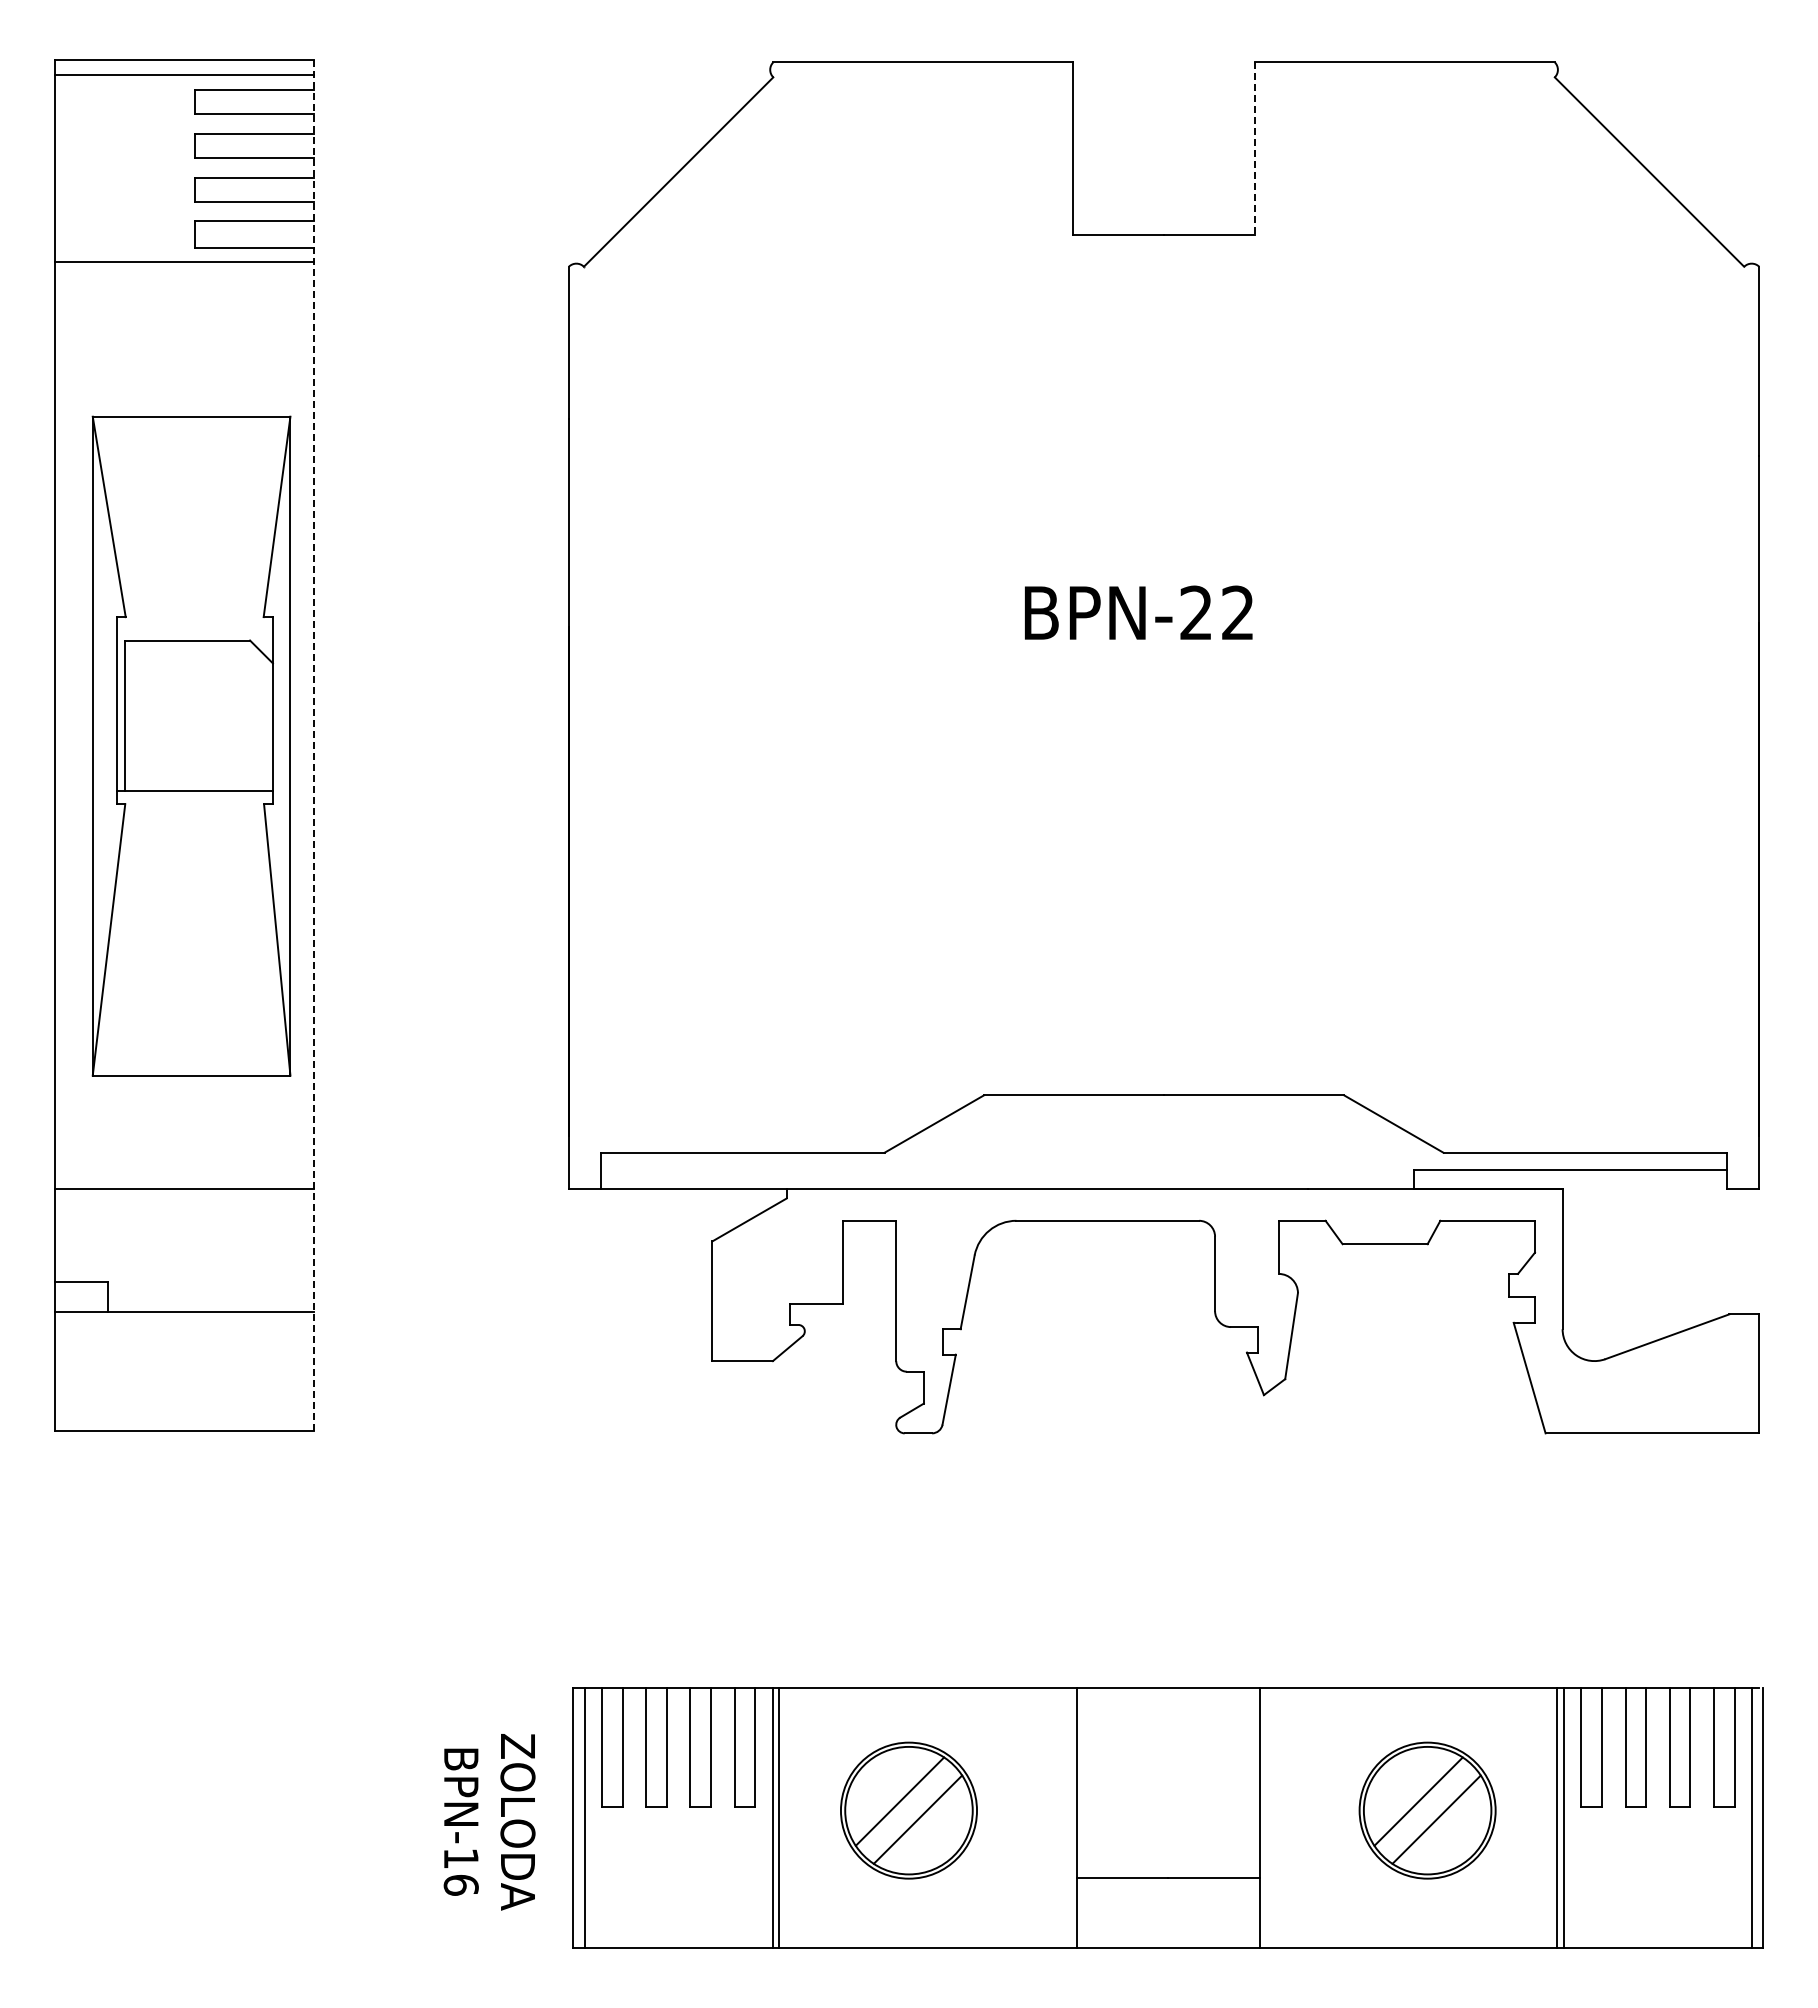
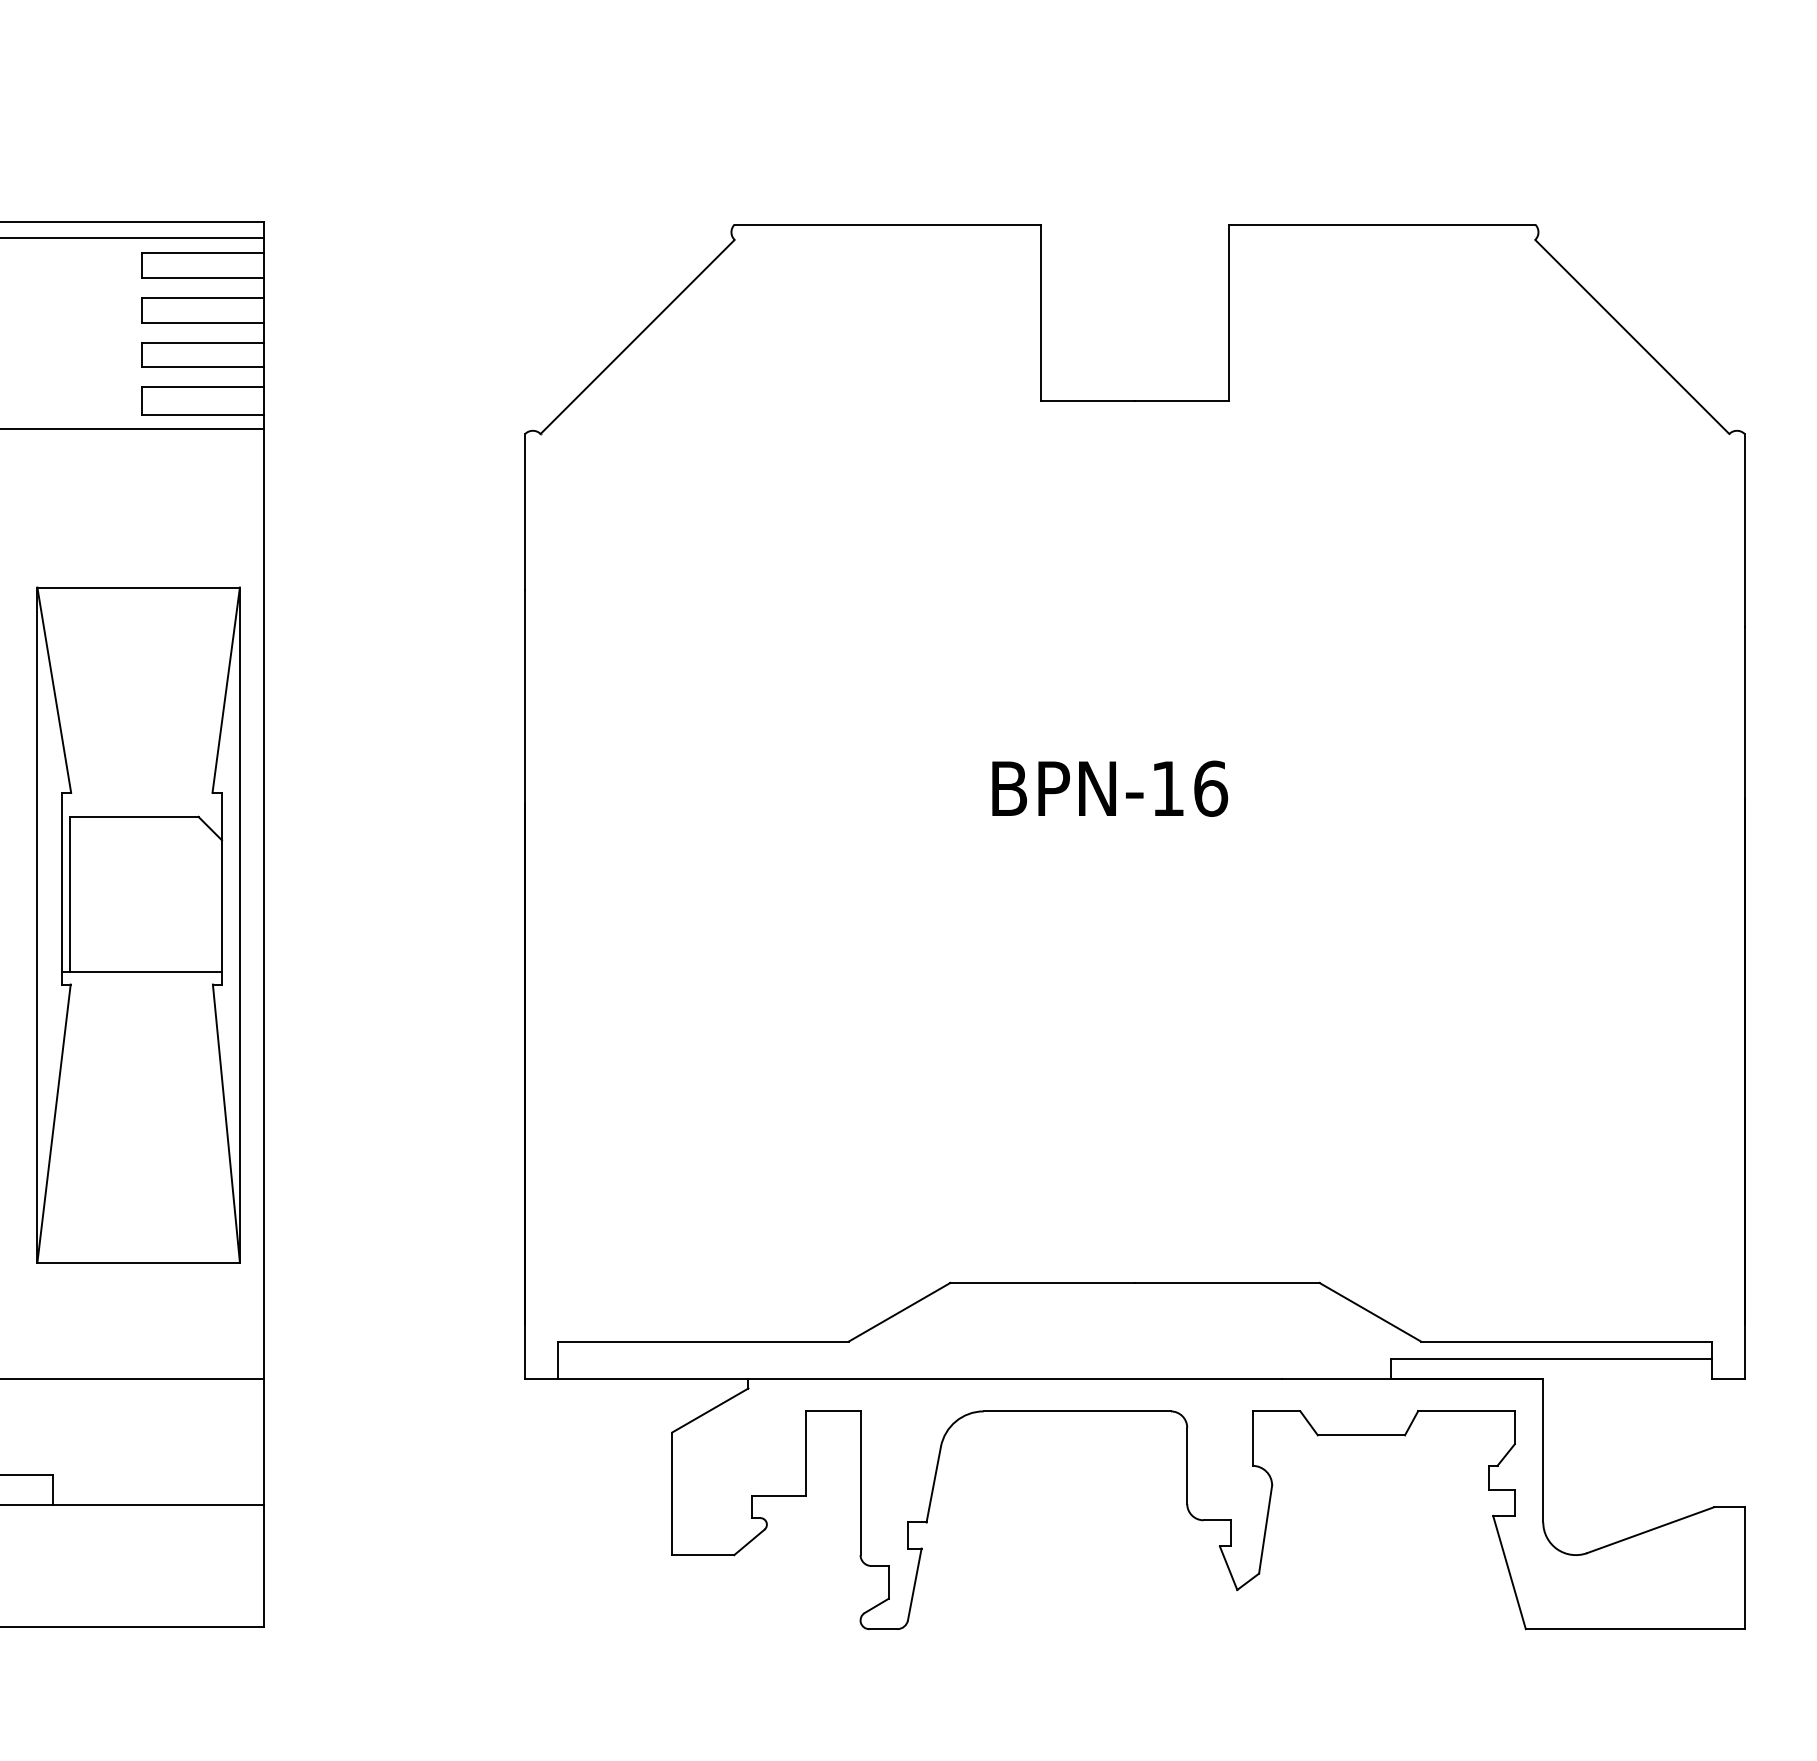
line: (1255, 148) -> (1228, 312), dashed -> solid
text: (1217, 612) -> (1189, 788), BPN-22 -> BPN-16
line: (313, 745) -> (263, 924), dashed -> solid

